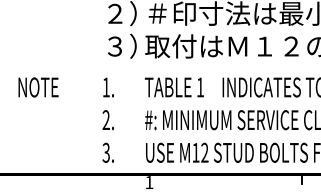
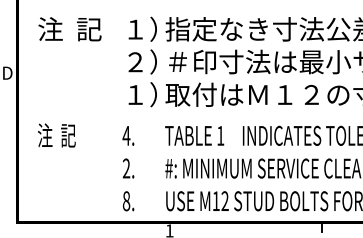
text: (115, 46) -> (135, 94), ３） -> １）
text: (38, 87) -> (58, 135), NOTE -> 注  記
text: (106, 87) -> (126, 135), 1. -> 4.
text: (106, 153) -> (126, 201), 3. -> 8.

